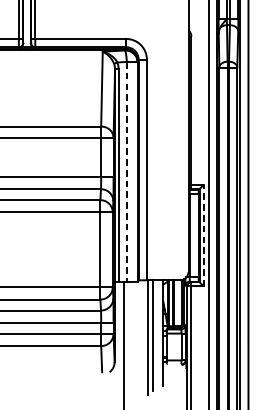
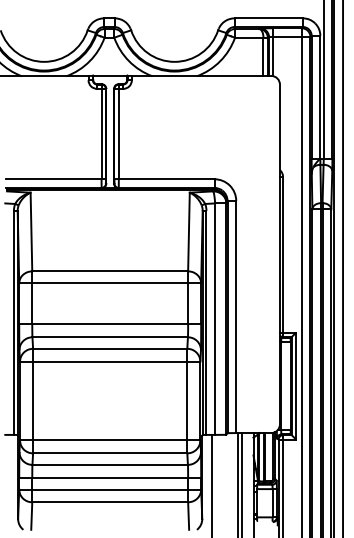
line: (127, 172) -> (215, 319), dashed -> solid
line: (204, 235) -> (296, 385), dashed -> solid

